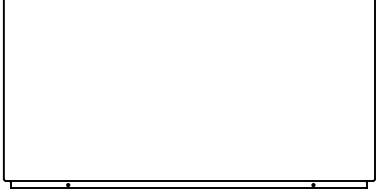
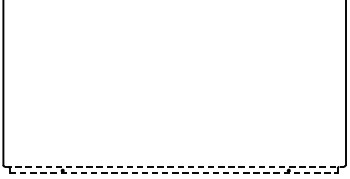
line: (189, 180) -> (174, 166), solid -> dashed
line: (188, 187) -> (173, 172), solid -> dashed

